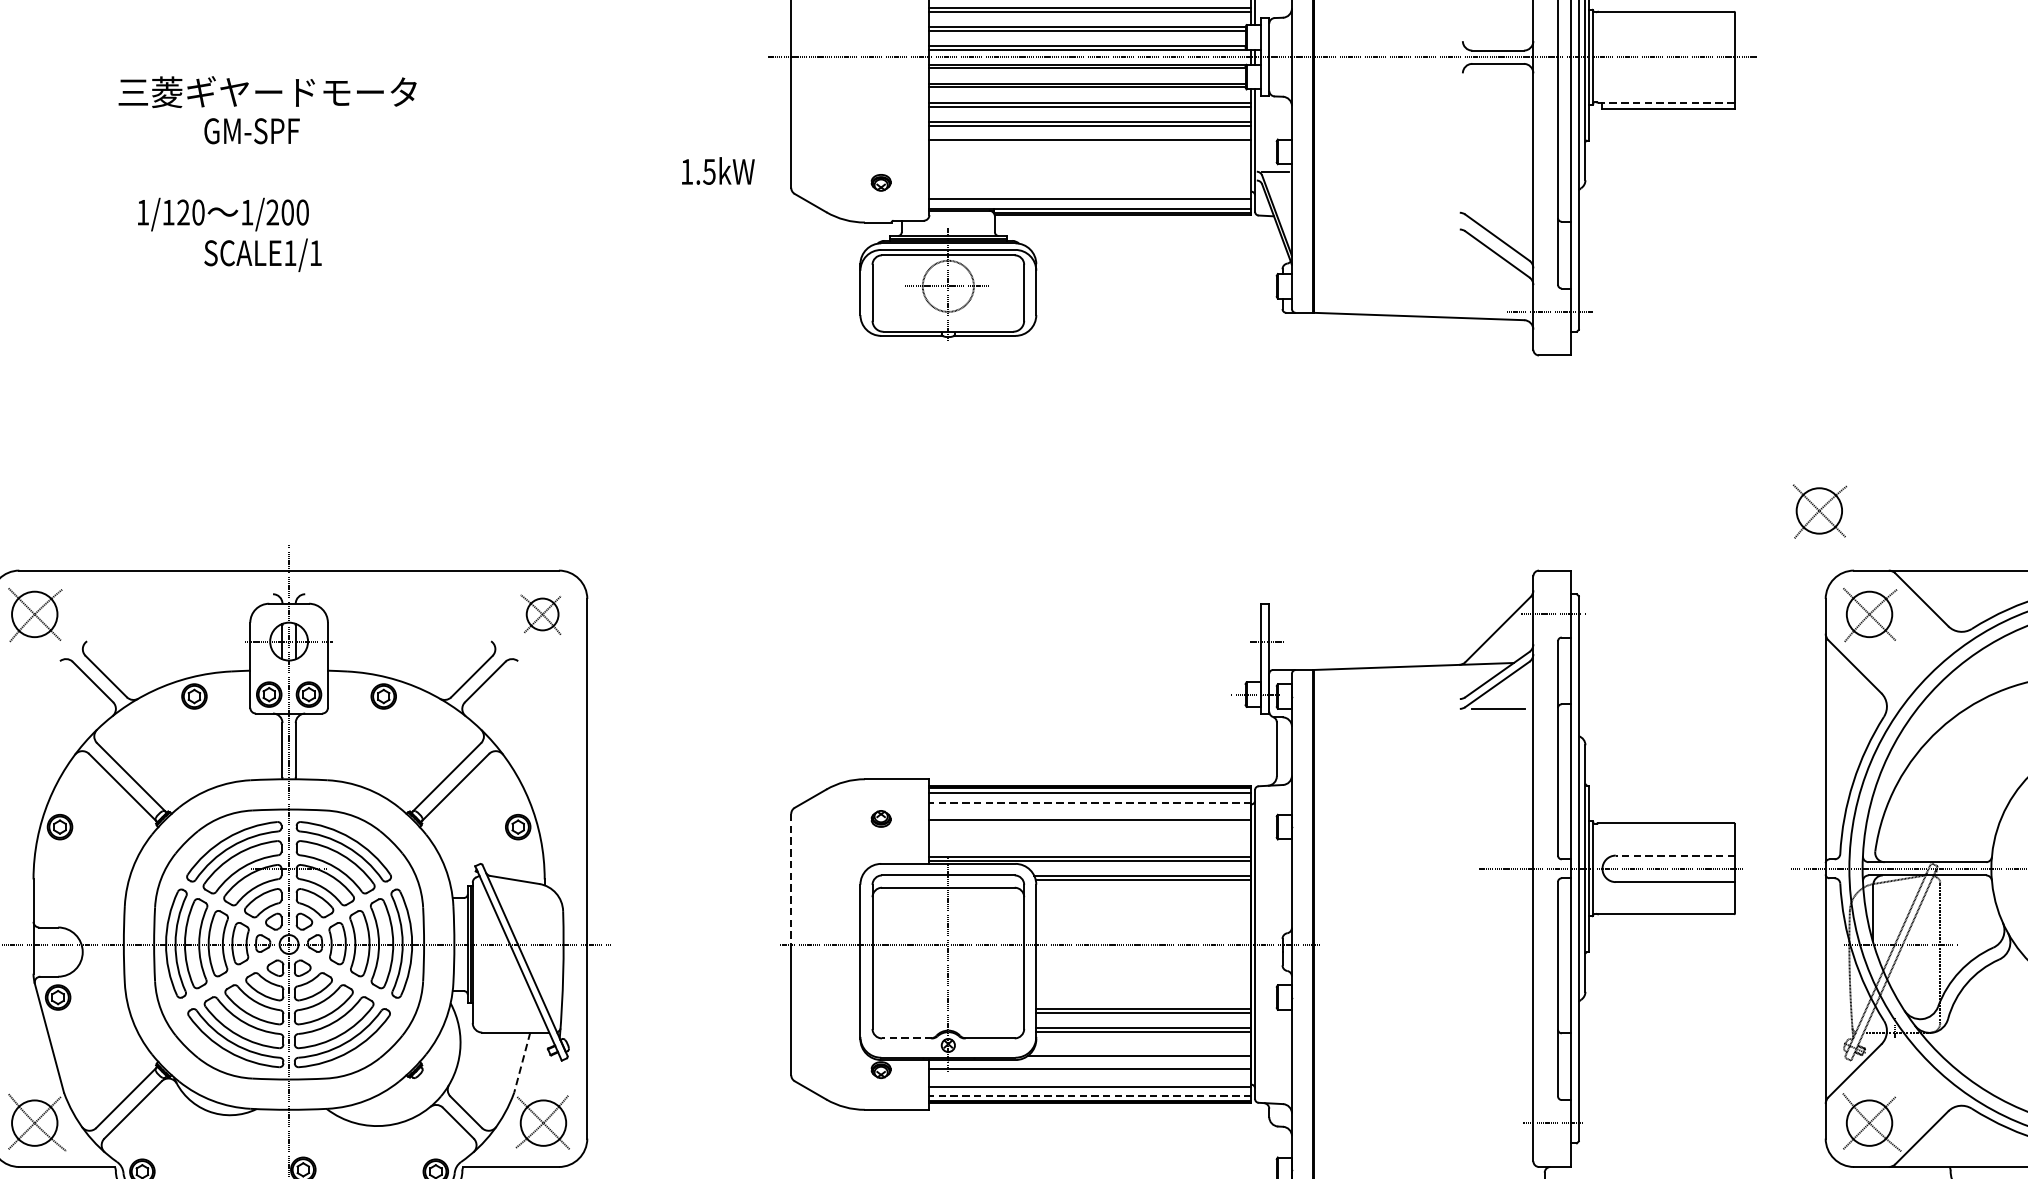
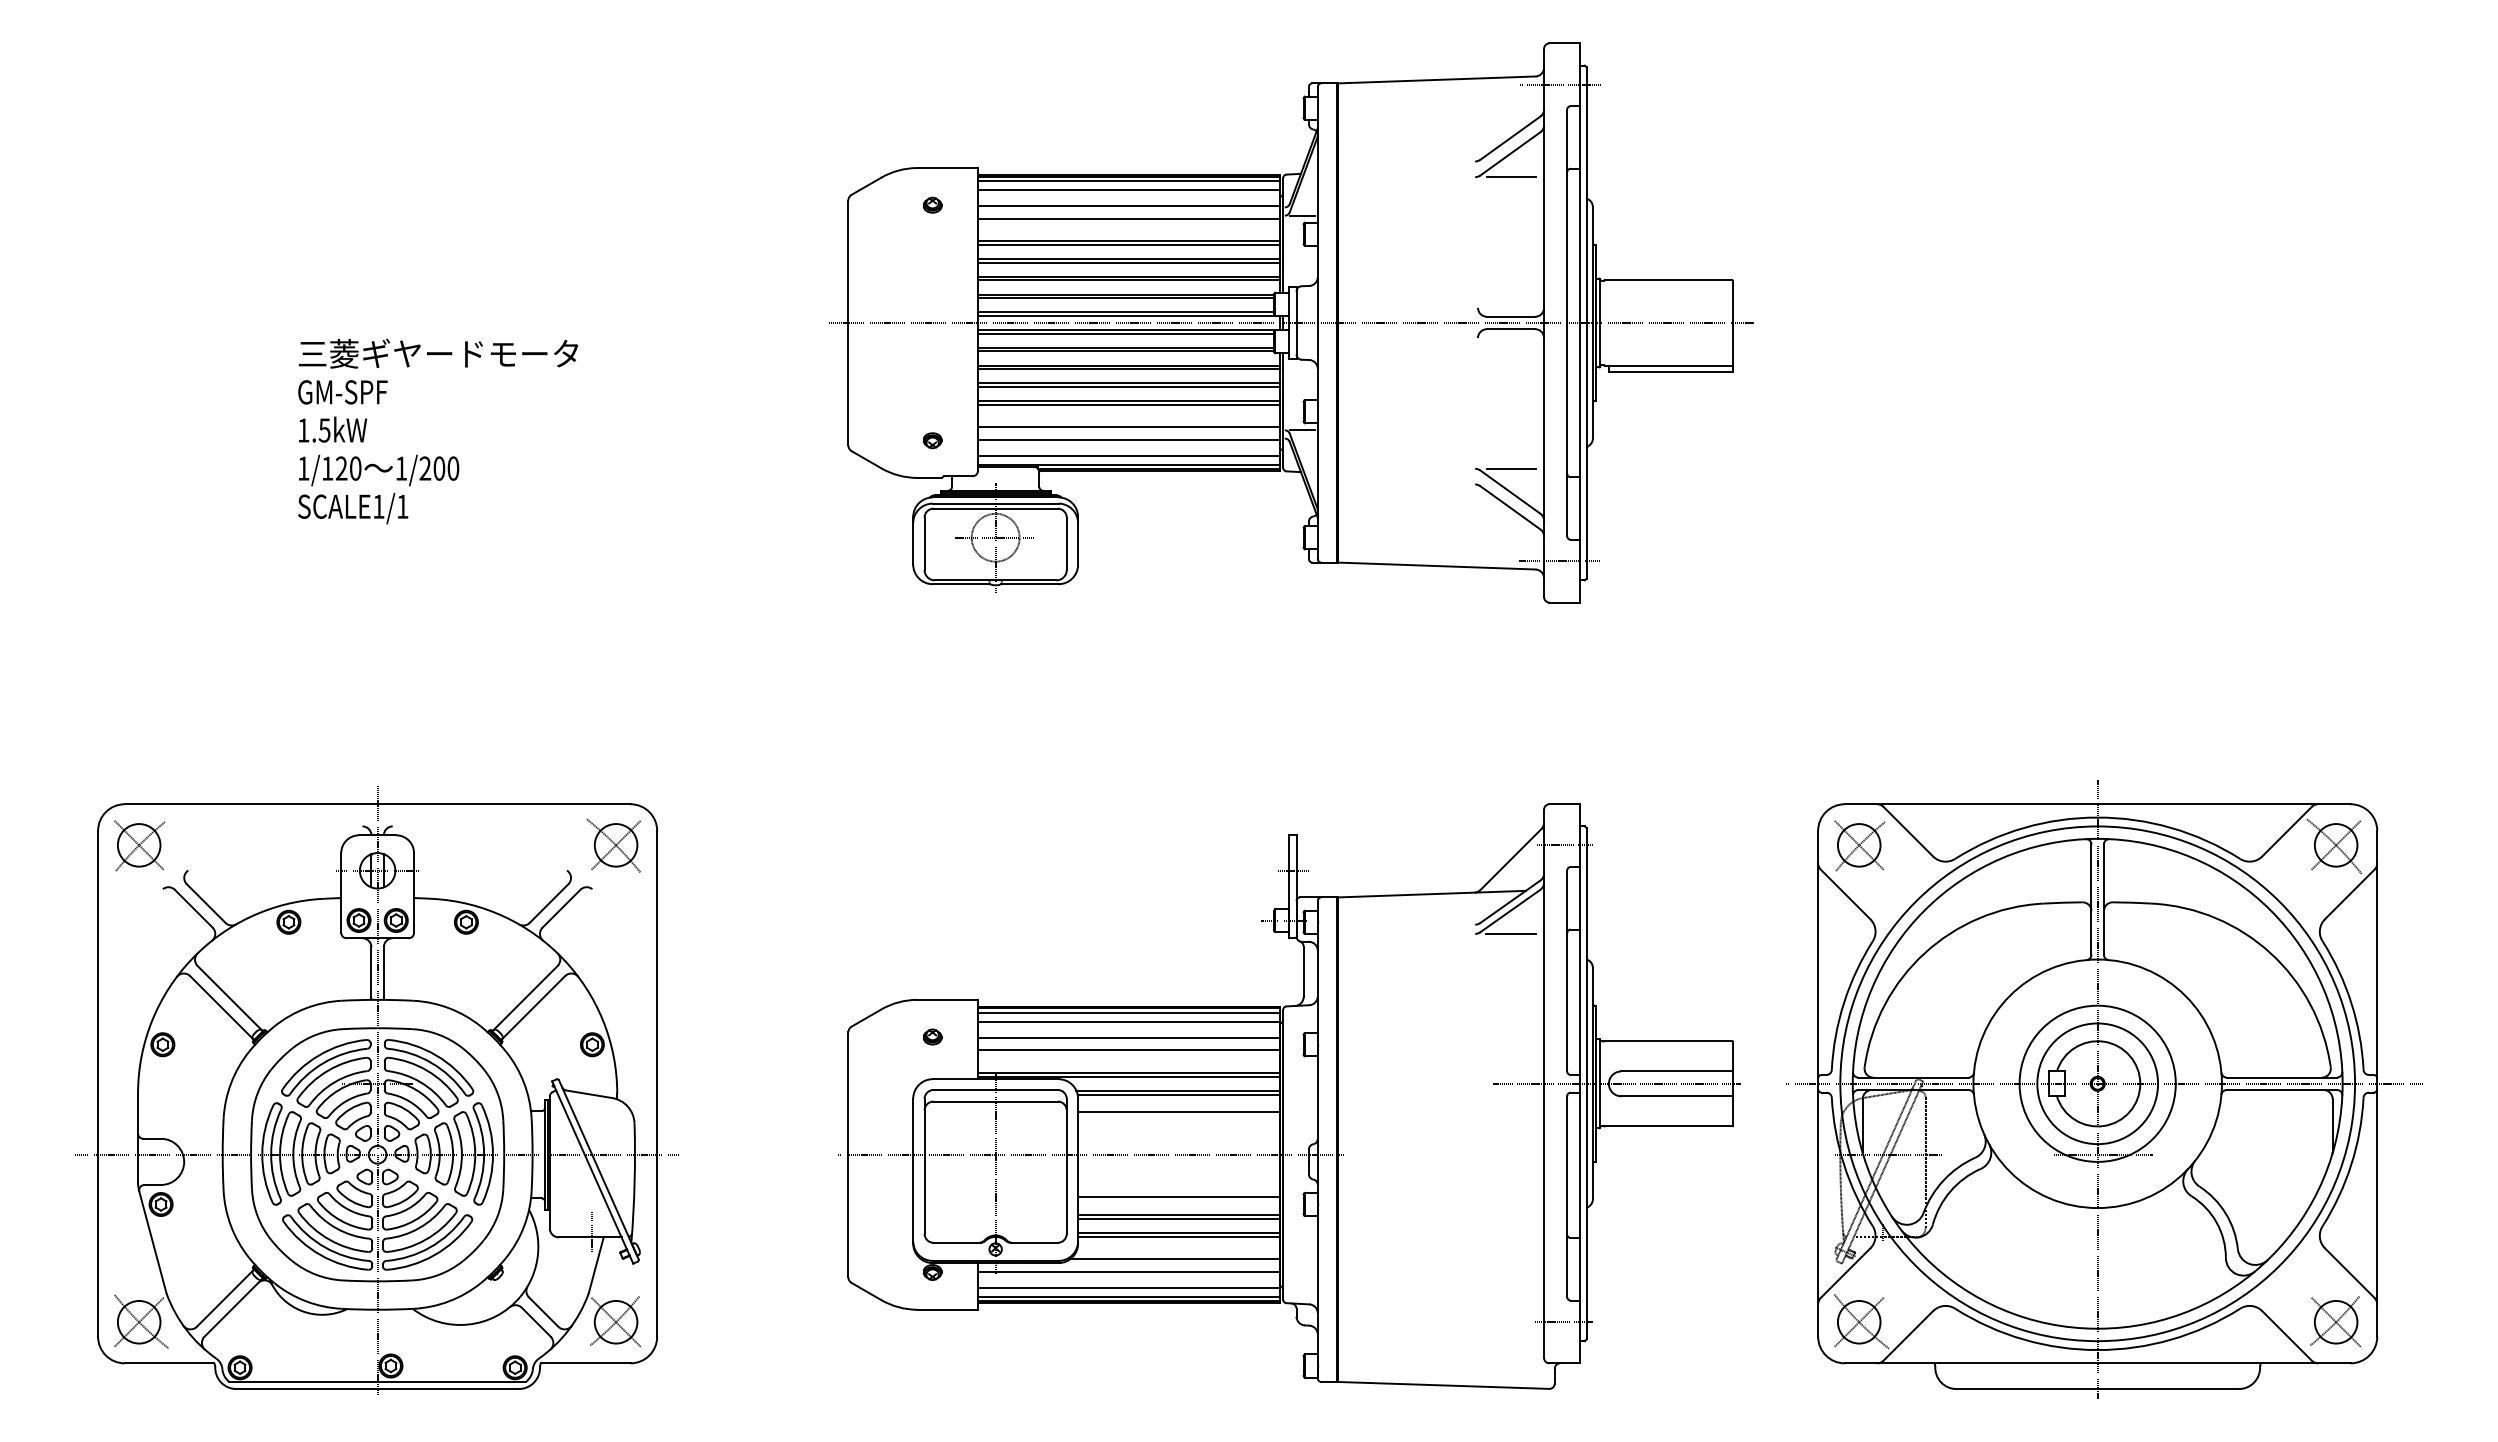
text: (267, 91) -> (438, 353), moved
line: (1666, 102) -> (1668, 365), dashed -> solid
line: (1090, 144) -> (1128, 404), added
line: (1090, 168) -> (1128, 427), added
text: (718, 170) -> (333, 429), moved
line: (1090, 181) -> (1128, 439), added
line: (1497, 212) -> (1510, 468), added
text: (223, 214) -> (379, 470), moved
part: (1819, 511) -> (1812, 748), removed
part: (540, 614) -> (613, 845), size x1.43
line: (1090, 802) -> (1128, 1021), dashed -> solid
line: (1090, 833) -> (1128, 1050), added
line: (1675, 855) -> (1677, 1071), dashed -> solid
line: (791, 880) -> (848, 1094), dashed -> solid
line: (1143, 899) -> (1178, 1112), added
line: (1143, 990) -> (1178, 1197), added
line: (518, 1026) -> (592, 1231), added
line: (907, 1038) -> (957, 1242), dashed -> solid
line: (522, 1062) -> (596, 1265), dashed -> solid
line: (1090, 1095) -> (1128, 1296), dashed -> solid

